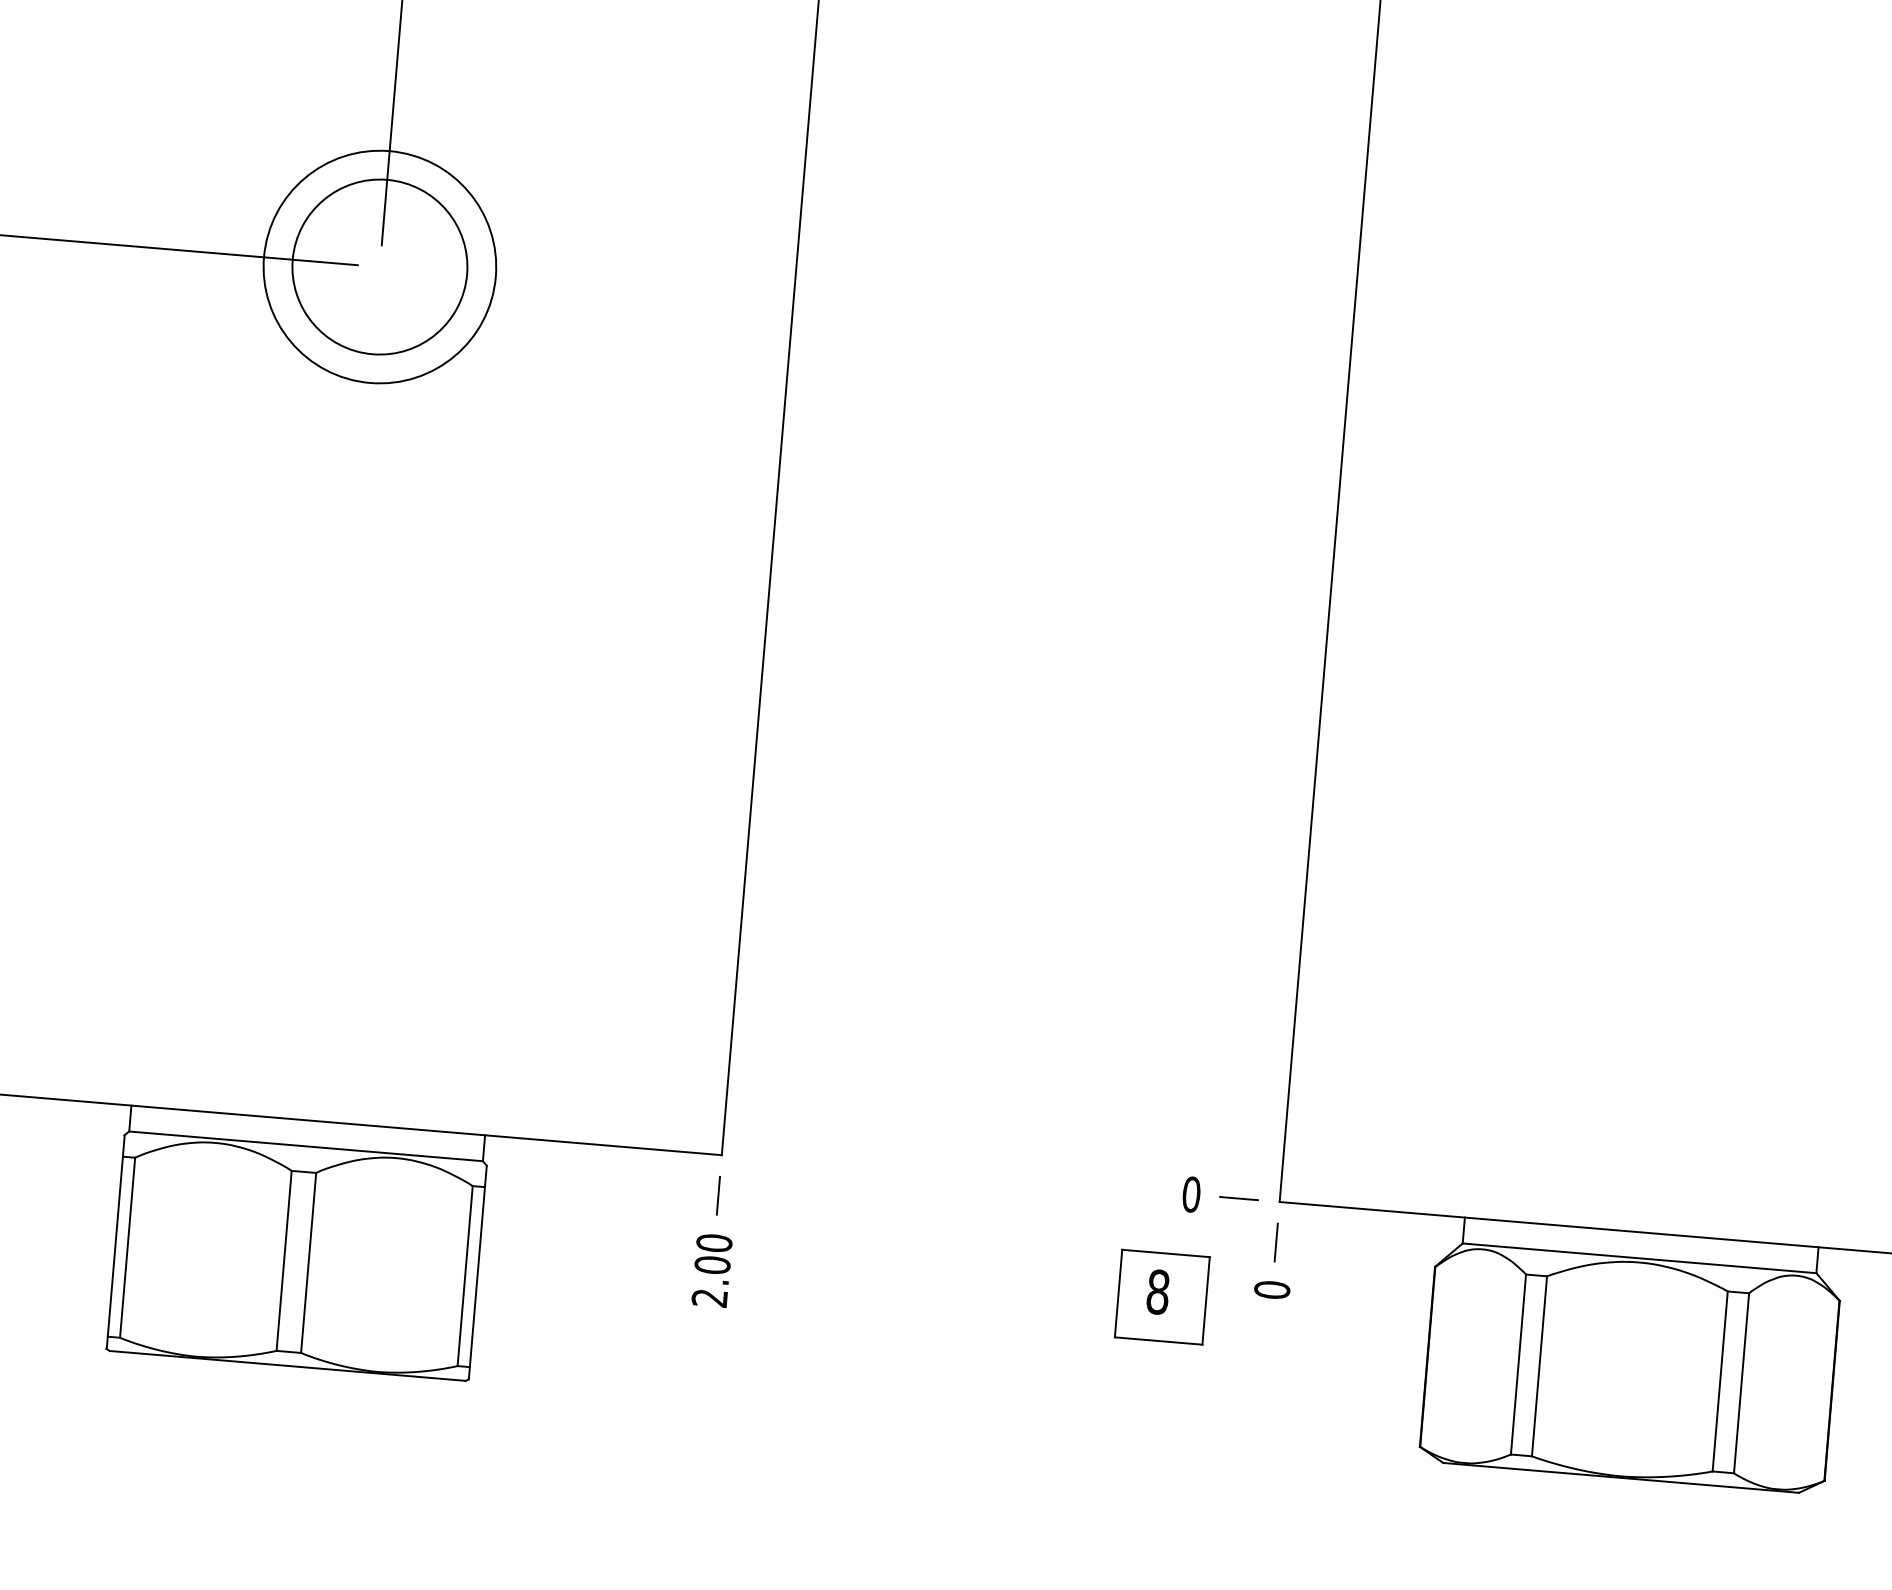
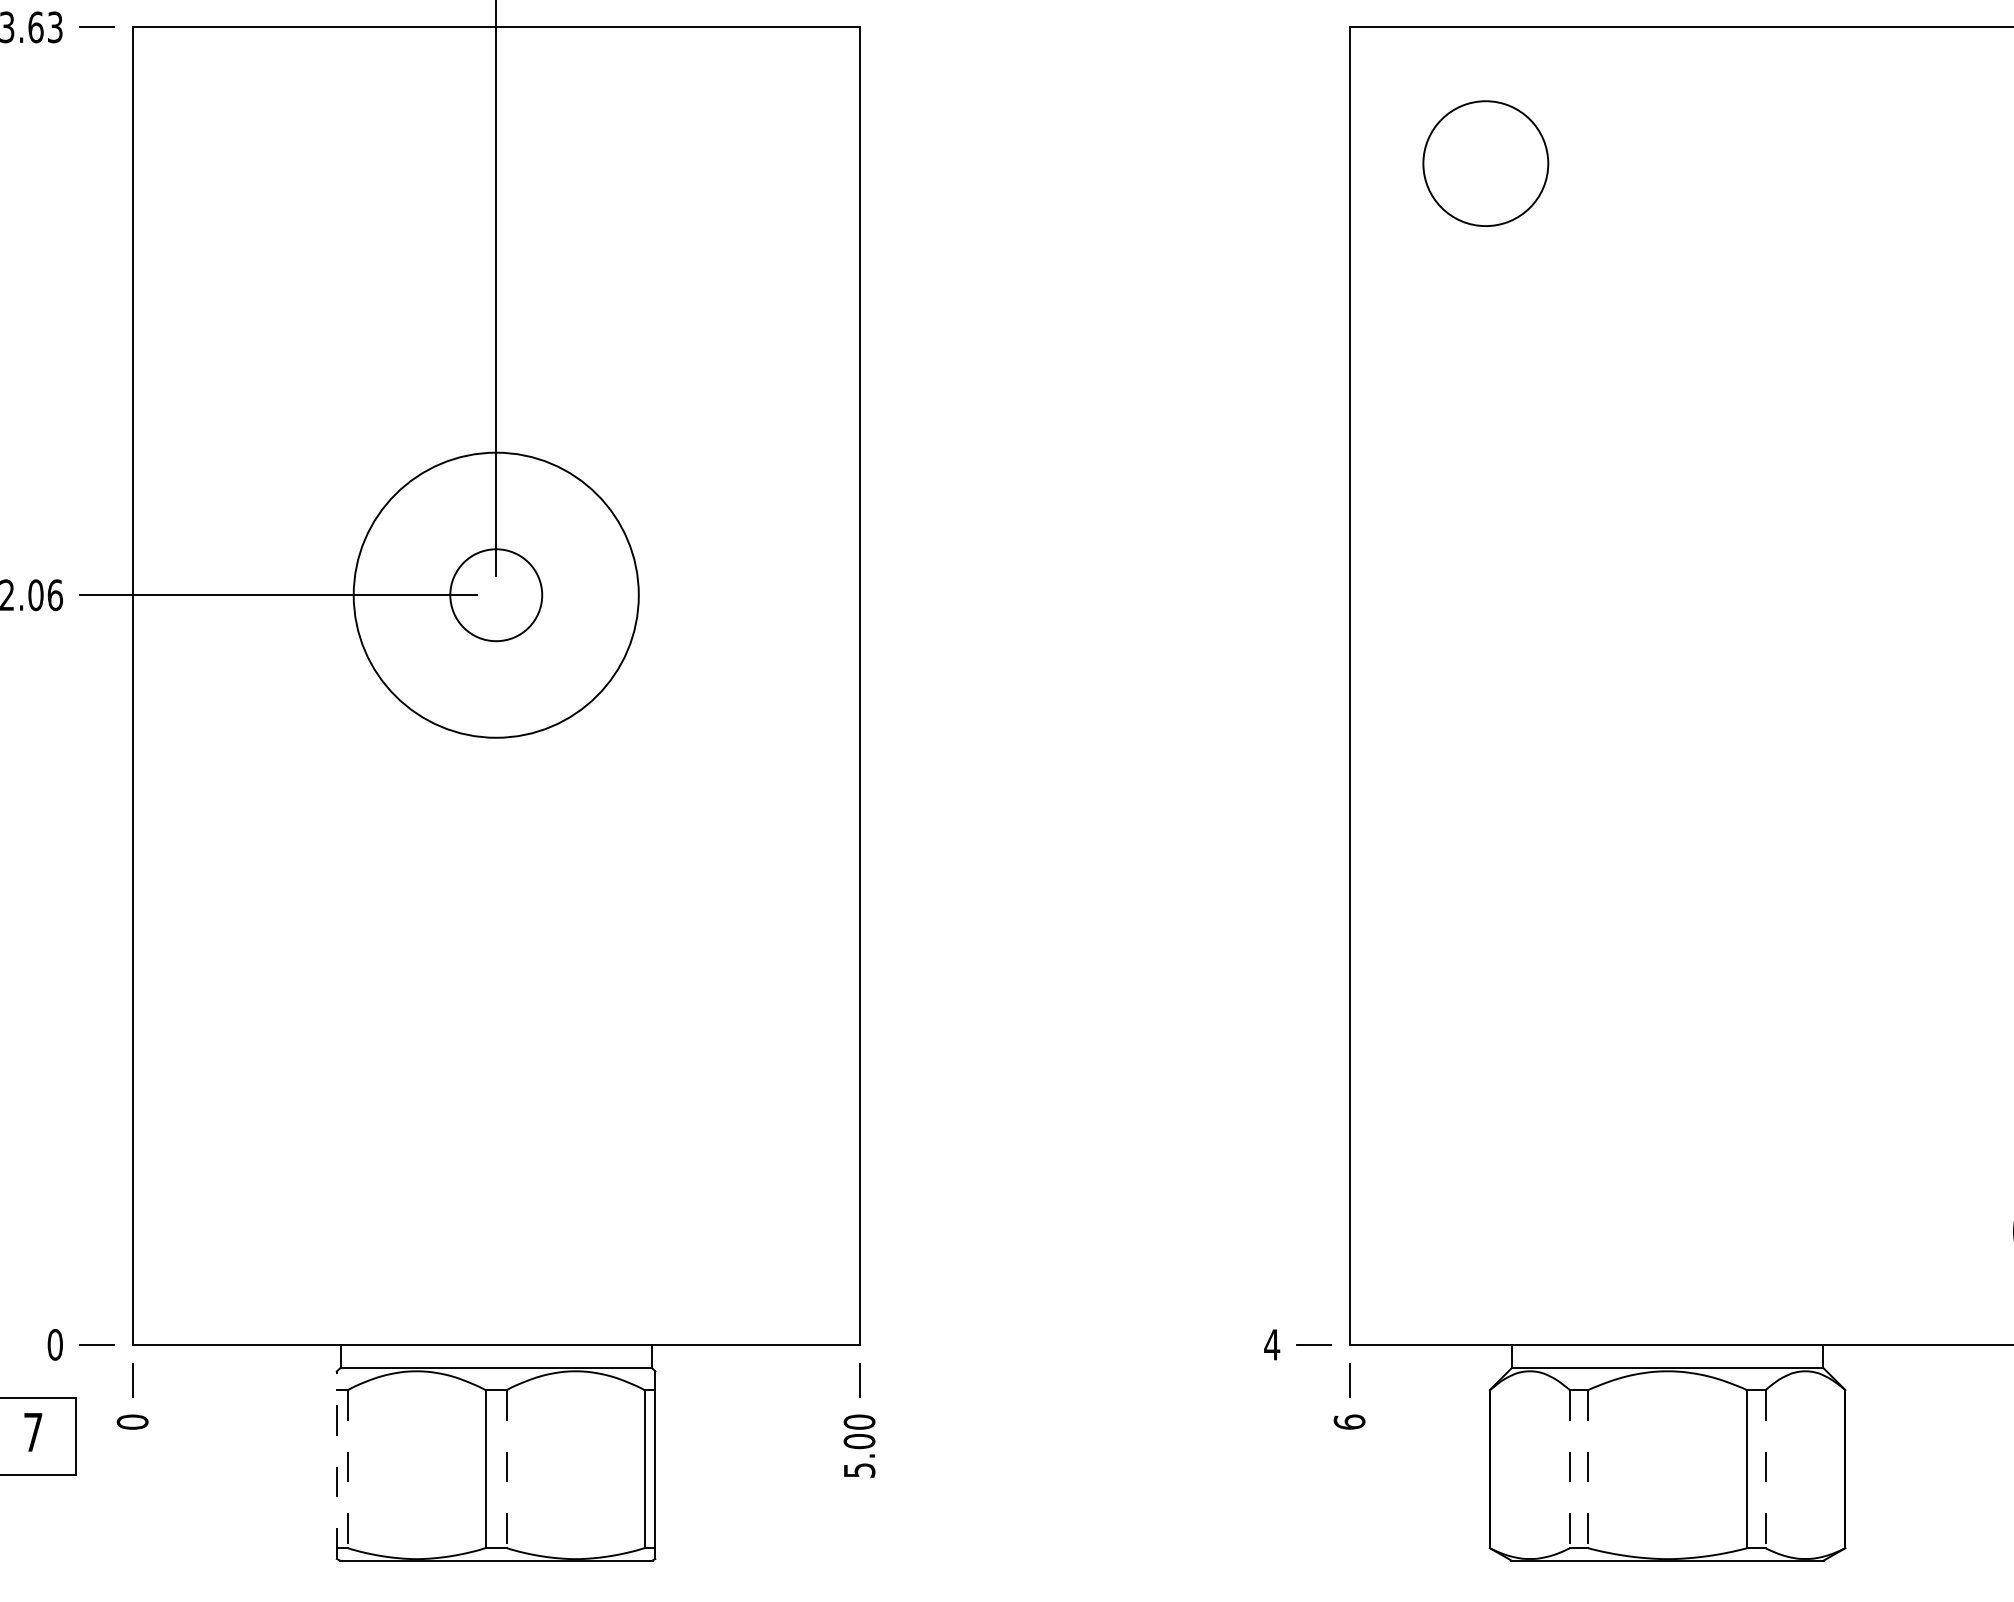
circle: (379, 266) -> (495, 594), size x0.6
circle: (380, 267) -> (496, 595), size x1.4
text: (1191, 1194) -> (1272, 1344), 0 -> 4
line: (115, 1242) -> (337, 1465), solid -> dashed
line: (128, 1248) -> (348, 1469), solid -> dashed
line: (309, 1263) -> (507, 1469), solid -> dashed
text: (1272, 1289) -> (1349, 1421), 0 -> 6
part: (1162, 1297) -> (1254, 1436), removed
text: (709, 1298) -> (859, 1470), 2.00 -> 5.00
line: (1518, 1364) -> (1569, 1469), solid -> dashed
line: (1539, 1366) -> (1588, 1469), solid -> dashed
line: (1741, 1383) -> (1765, 1469), solid -> dashed

